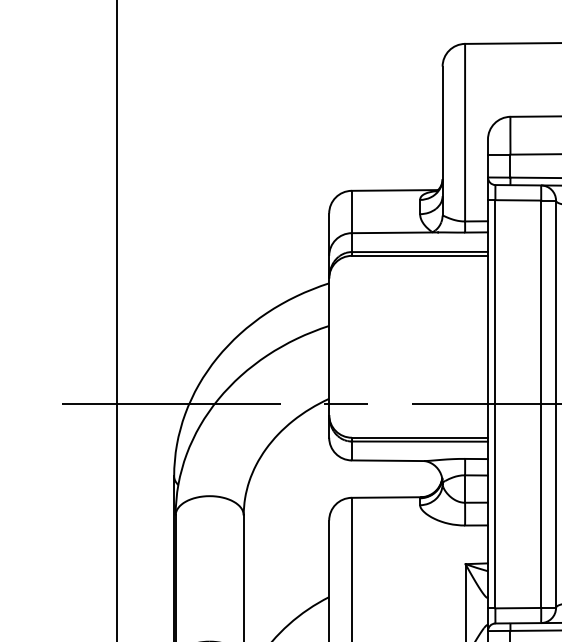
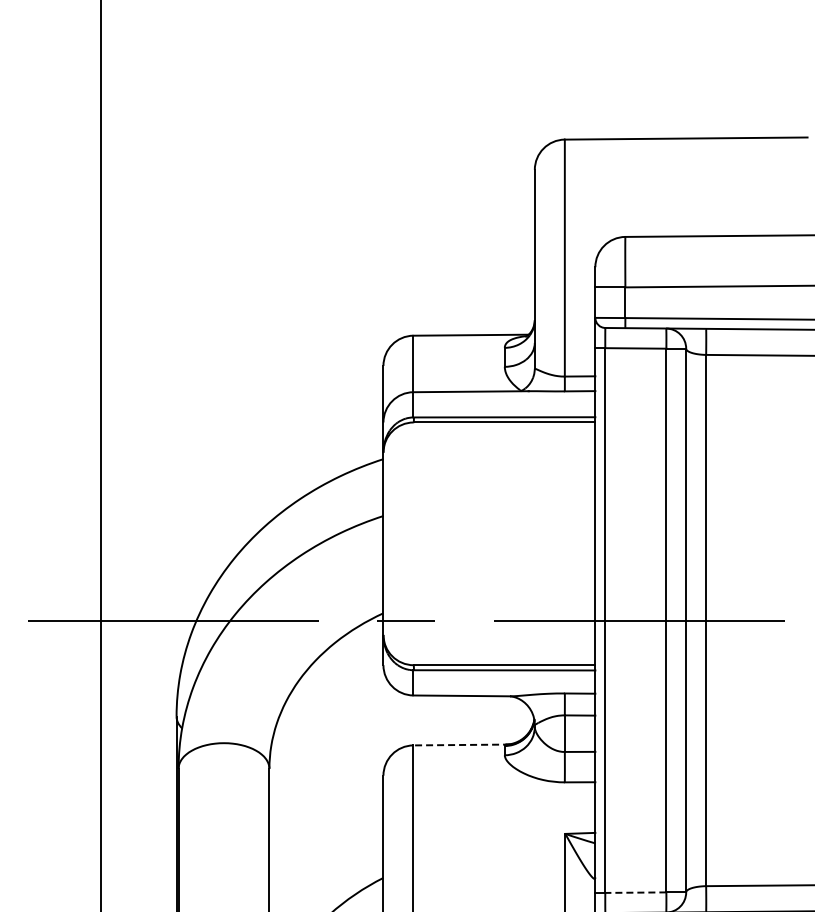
line: (387, 497) -> (461, 745), solid -> dashed
line: (518, 608) -> (635, 892), solid -> dashed

